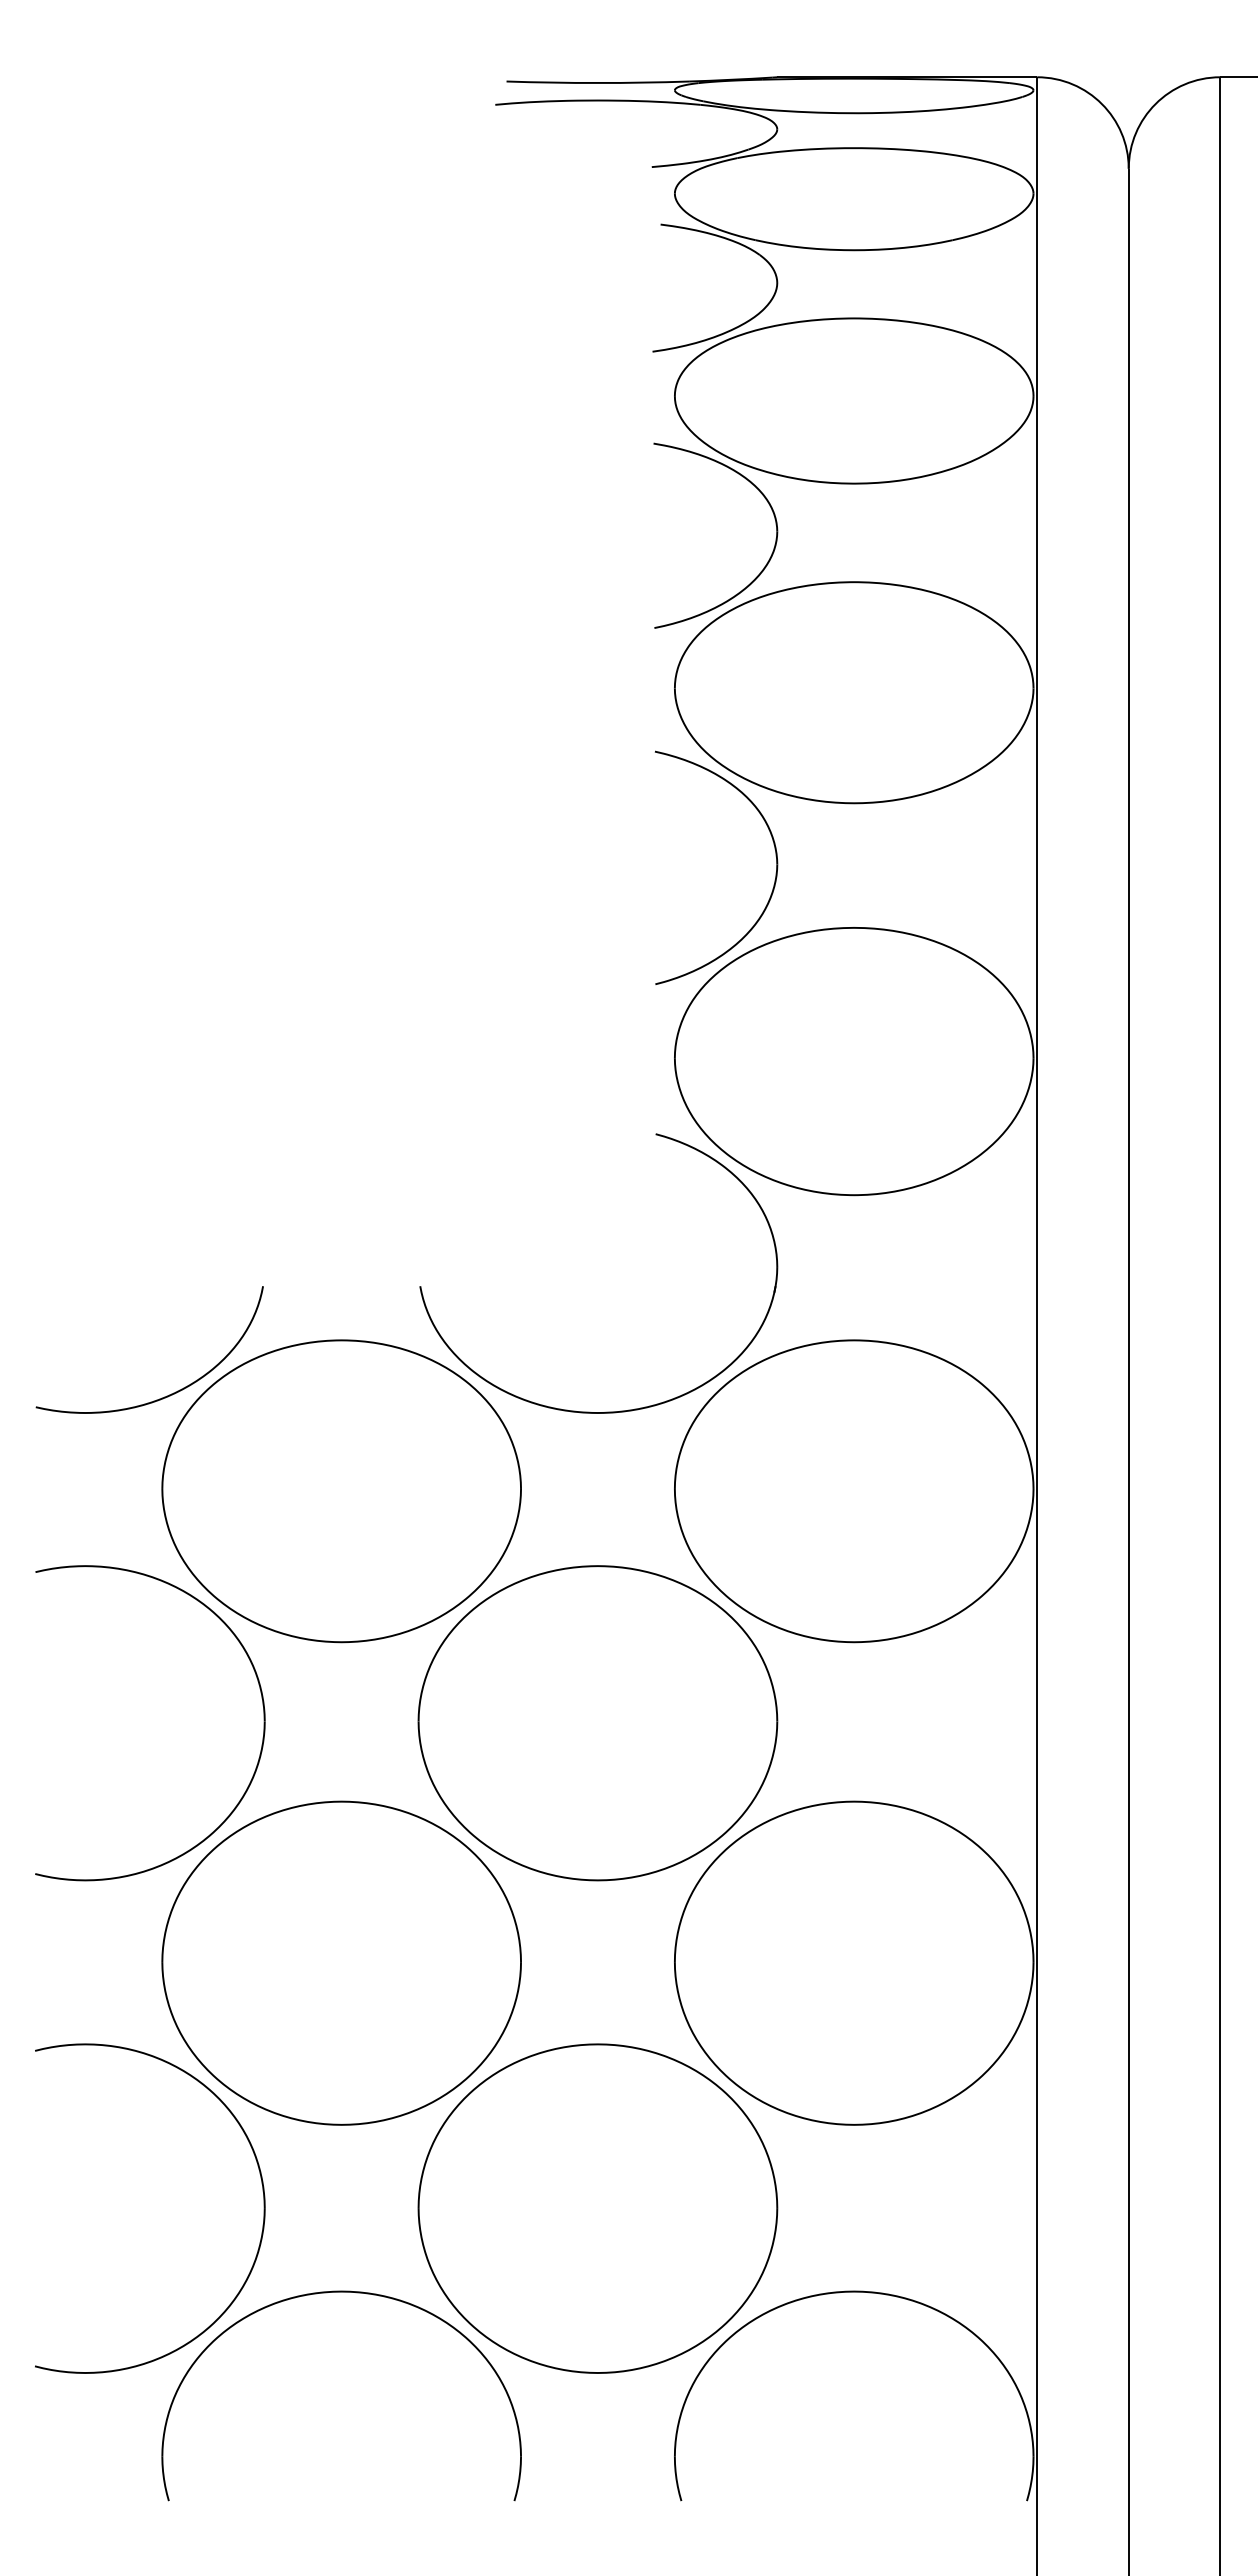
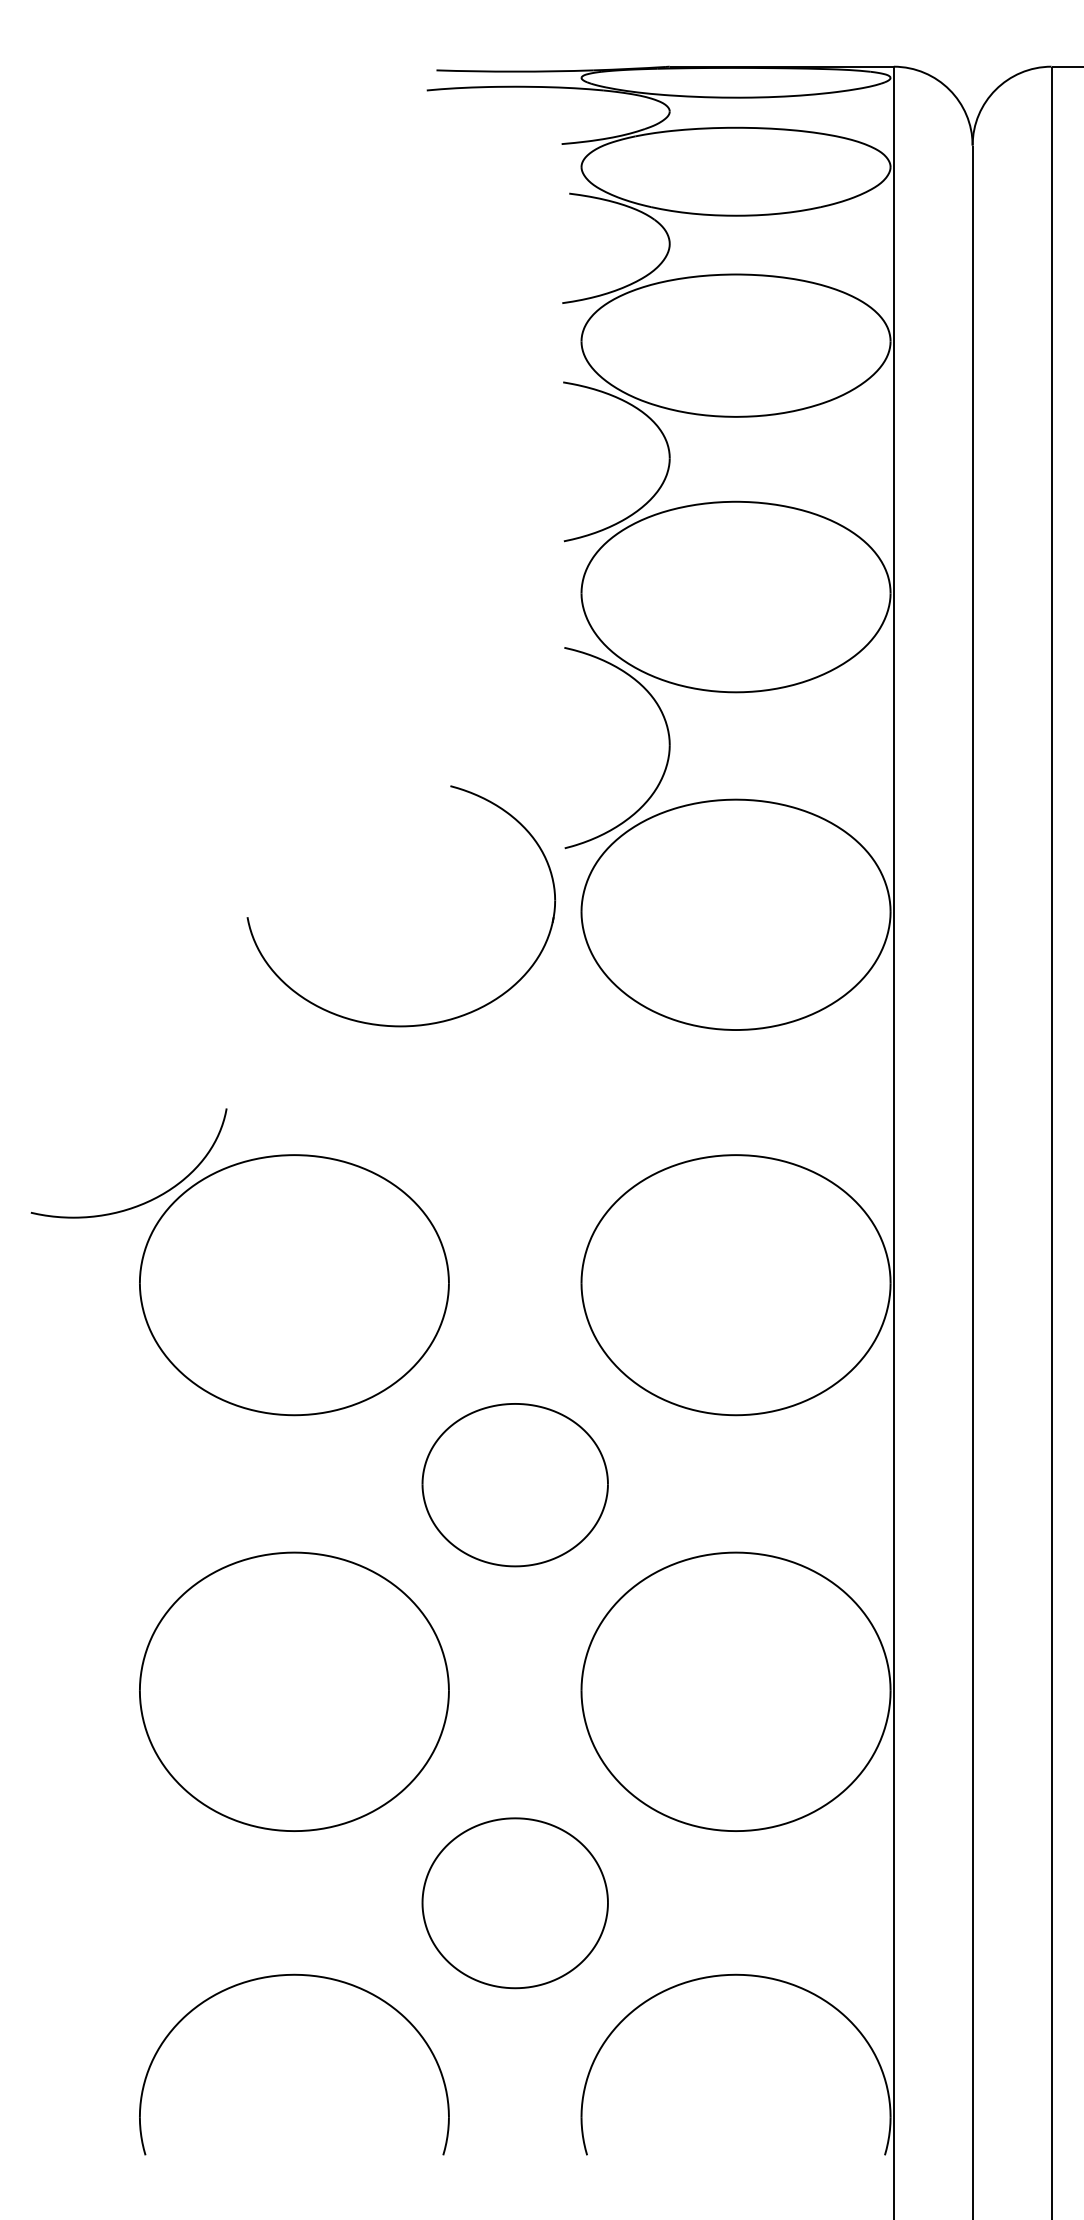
part: (605, 1411) -> (407, 1025), moved
part: (597, 1723) -> (514, 1485), size x0.6
part: (262, 1737) -> (226, 1497), removed
part: (263, 2208) -> (227, 1903), removed
part: (597, 2208) -> (514, 1903), size x0.6

